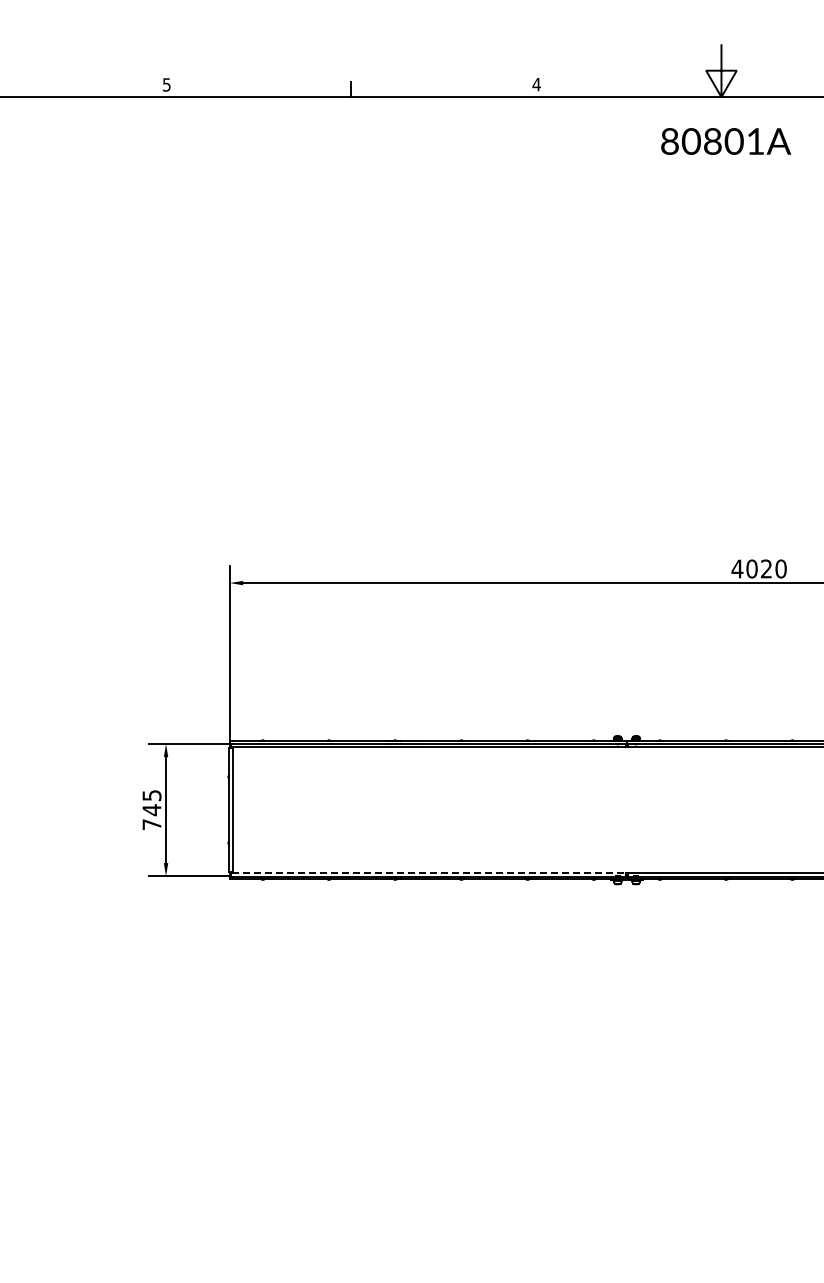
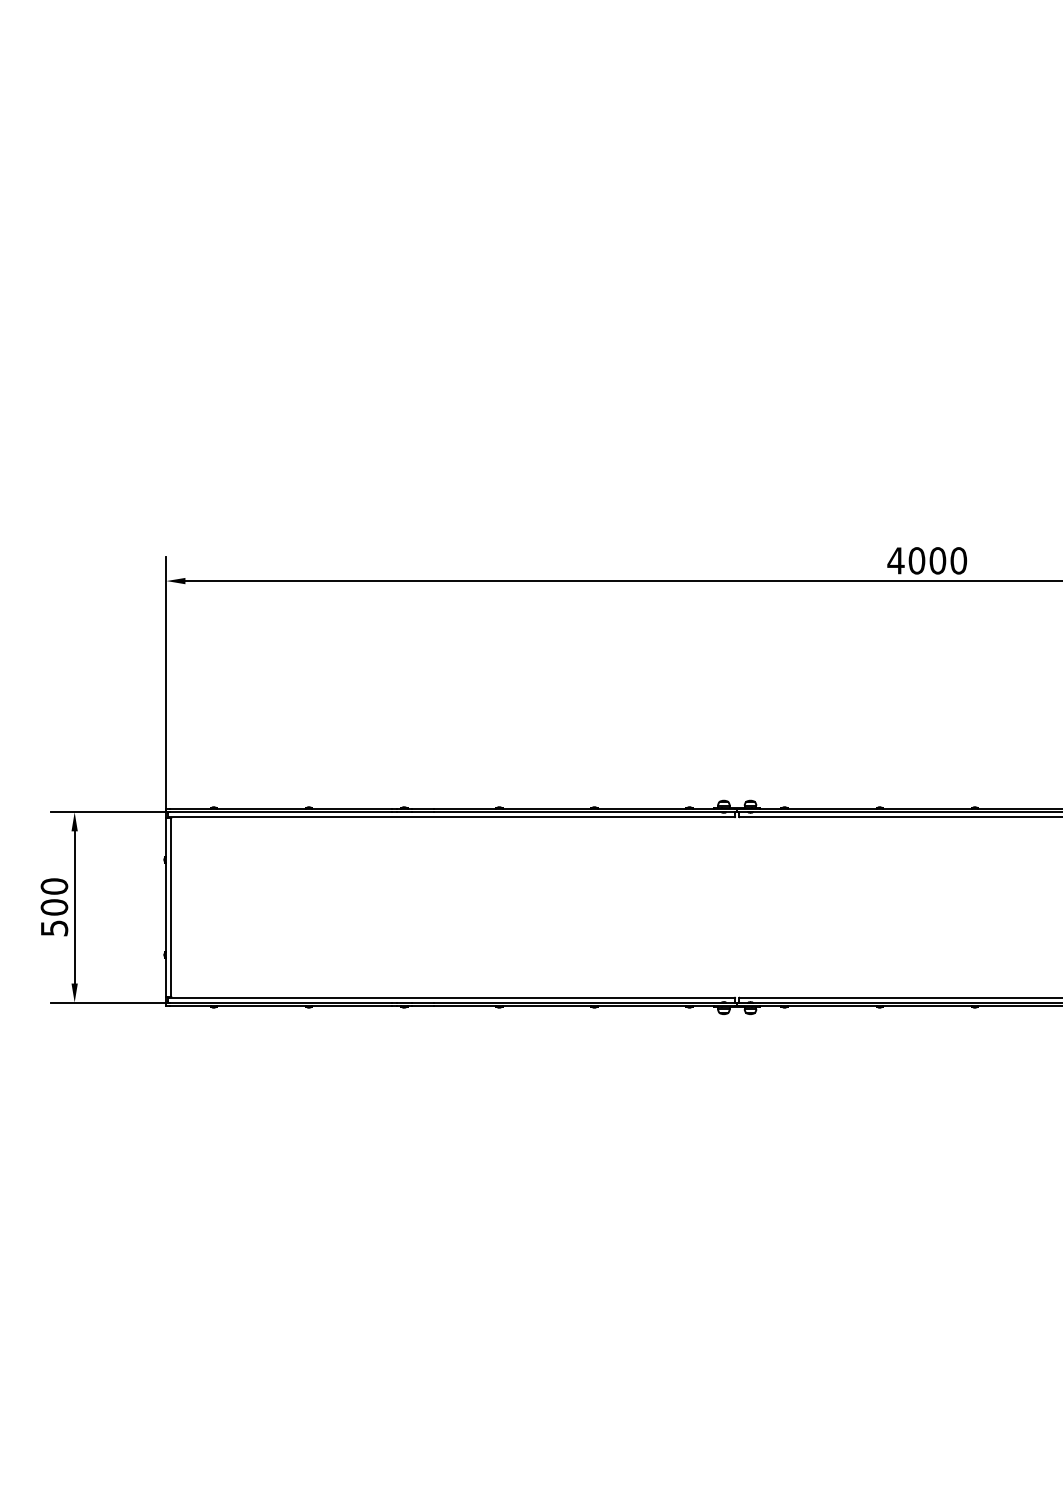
text: (766, 568) -> (937, 560), 4020 -> 4000
text: (151, 809) -> (53, 906), 745 -> 500
line: (428, 872) -> (451, 997), dashed -> solid

